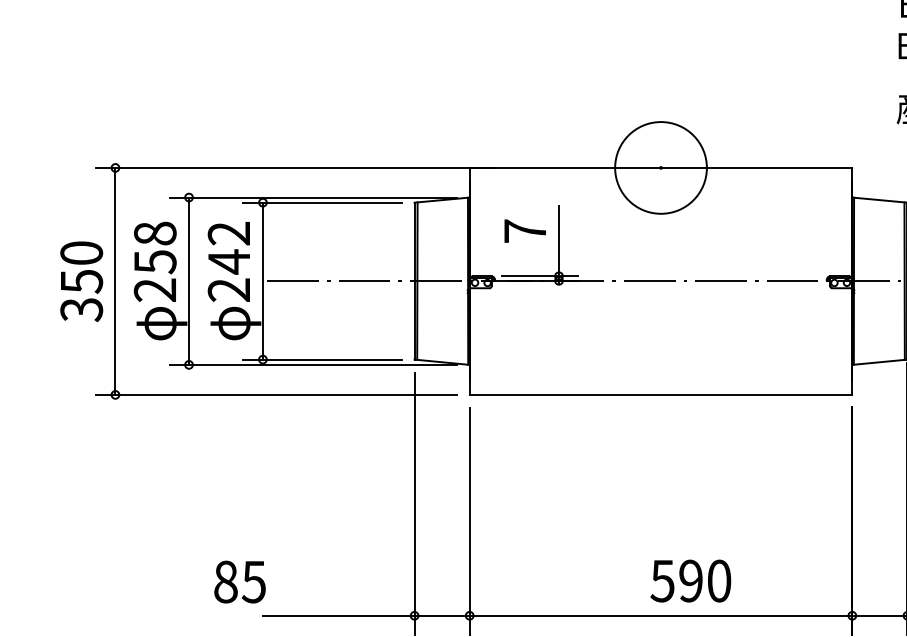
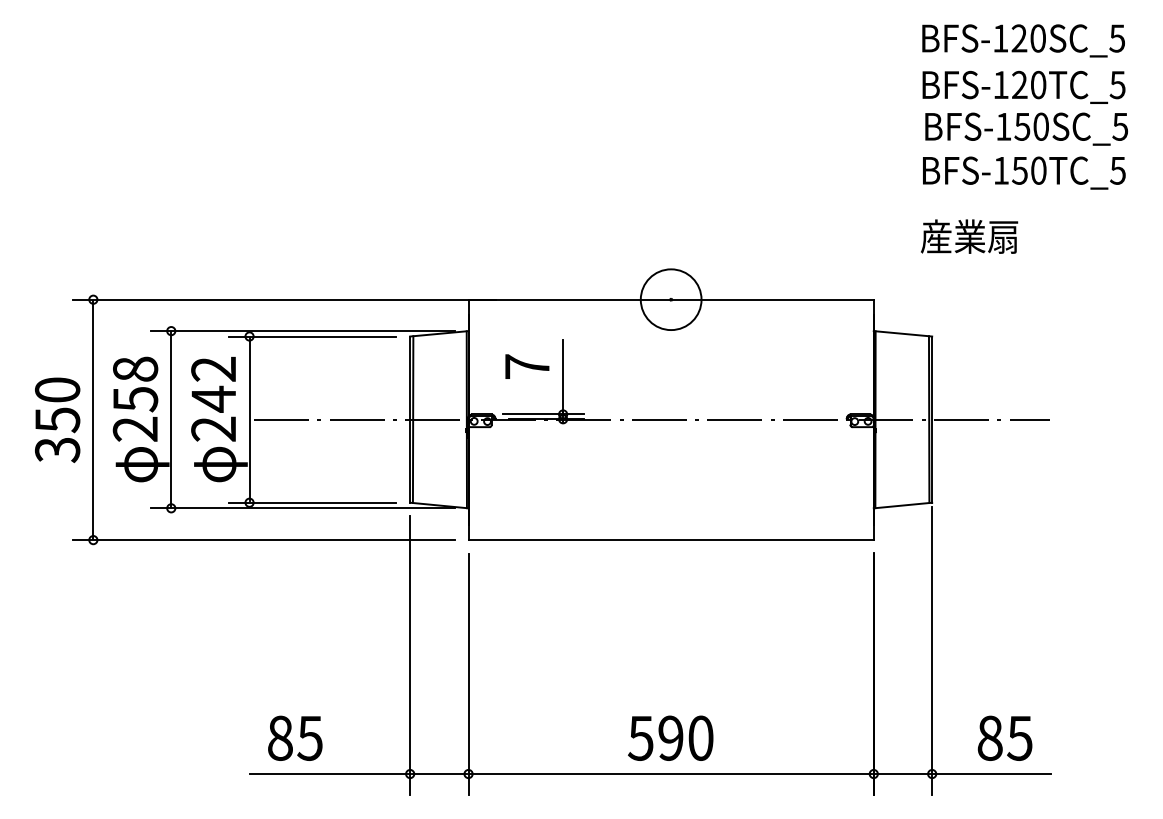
circle: (660, 167) -> (670, 299), size x0.62
text: (690, 580) -> (670, 737), moved
text: (240, 581) -> (295, 737), moved

